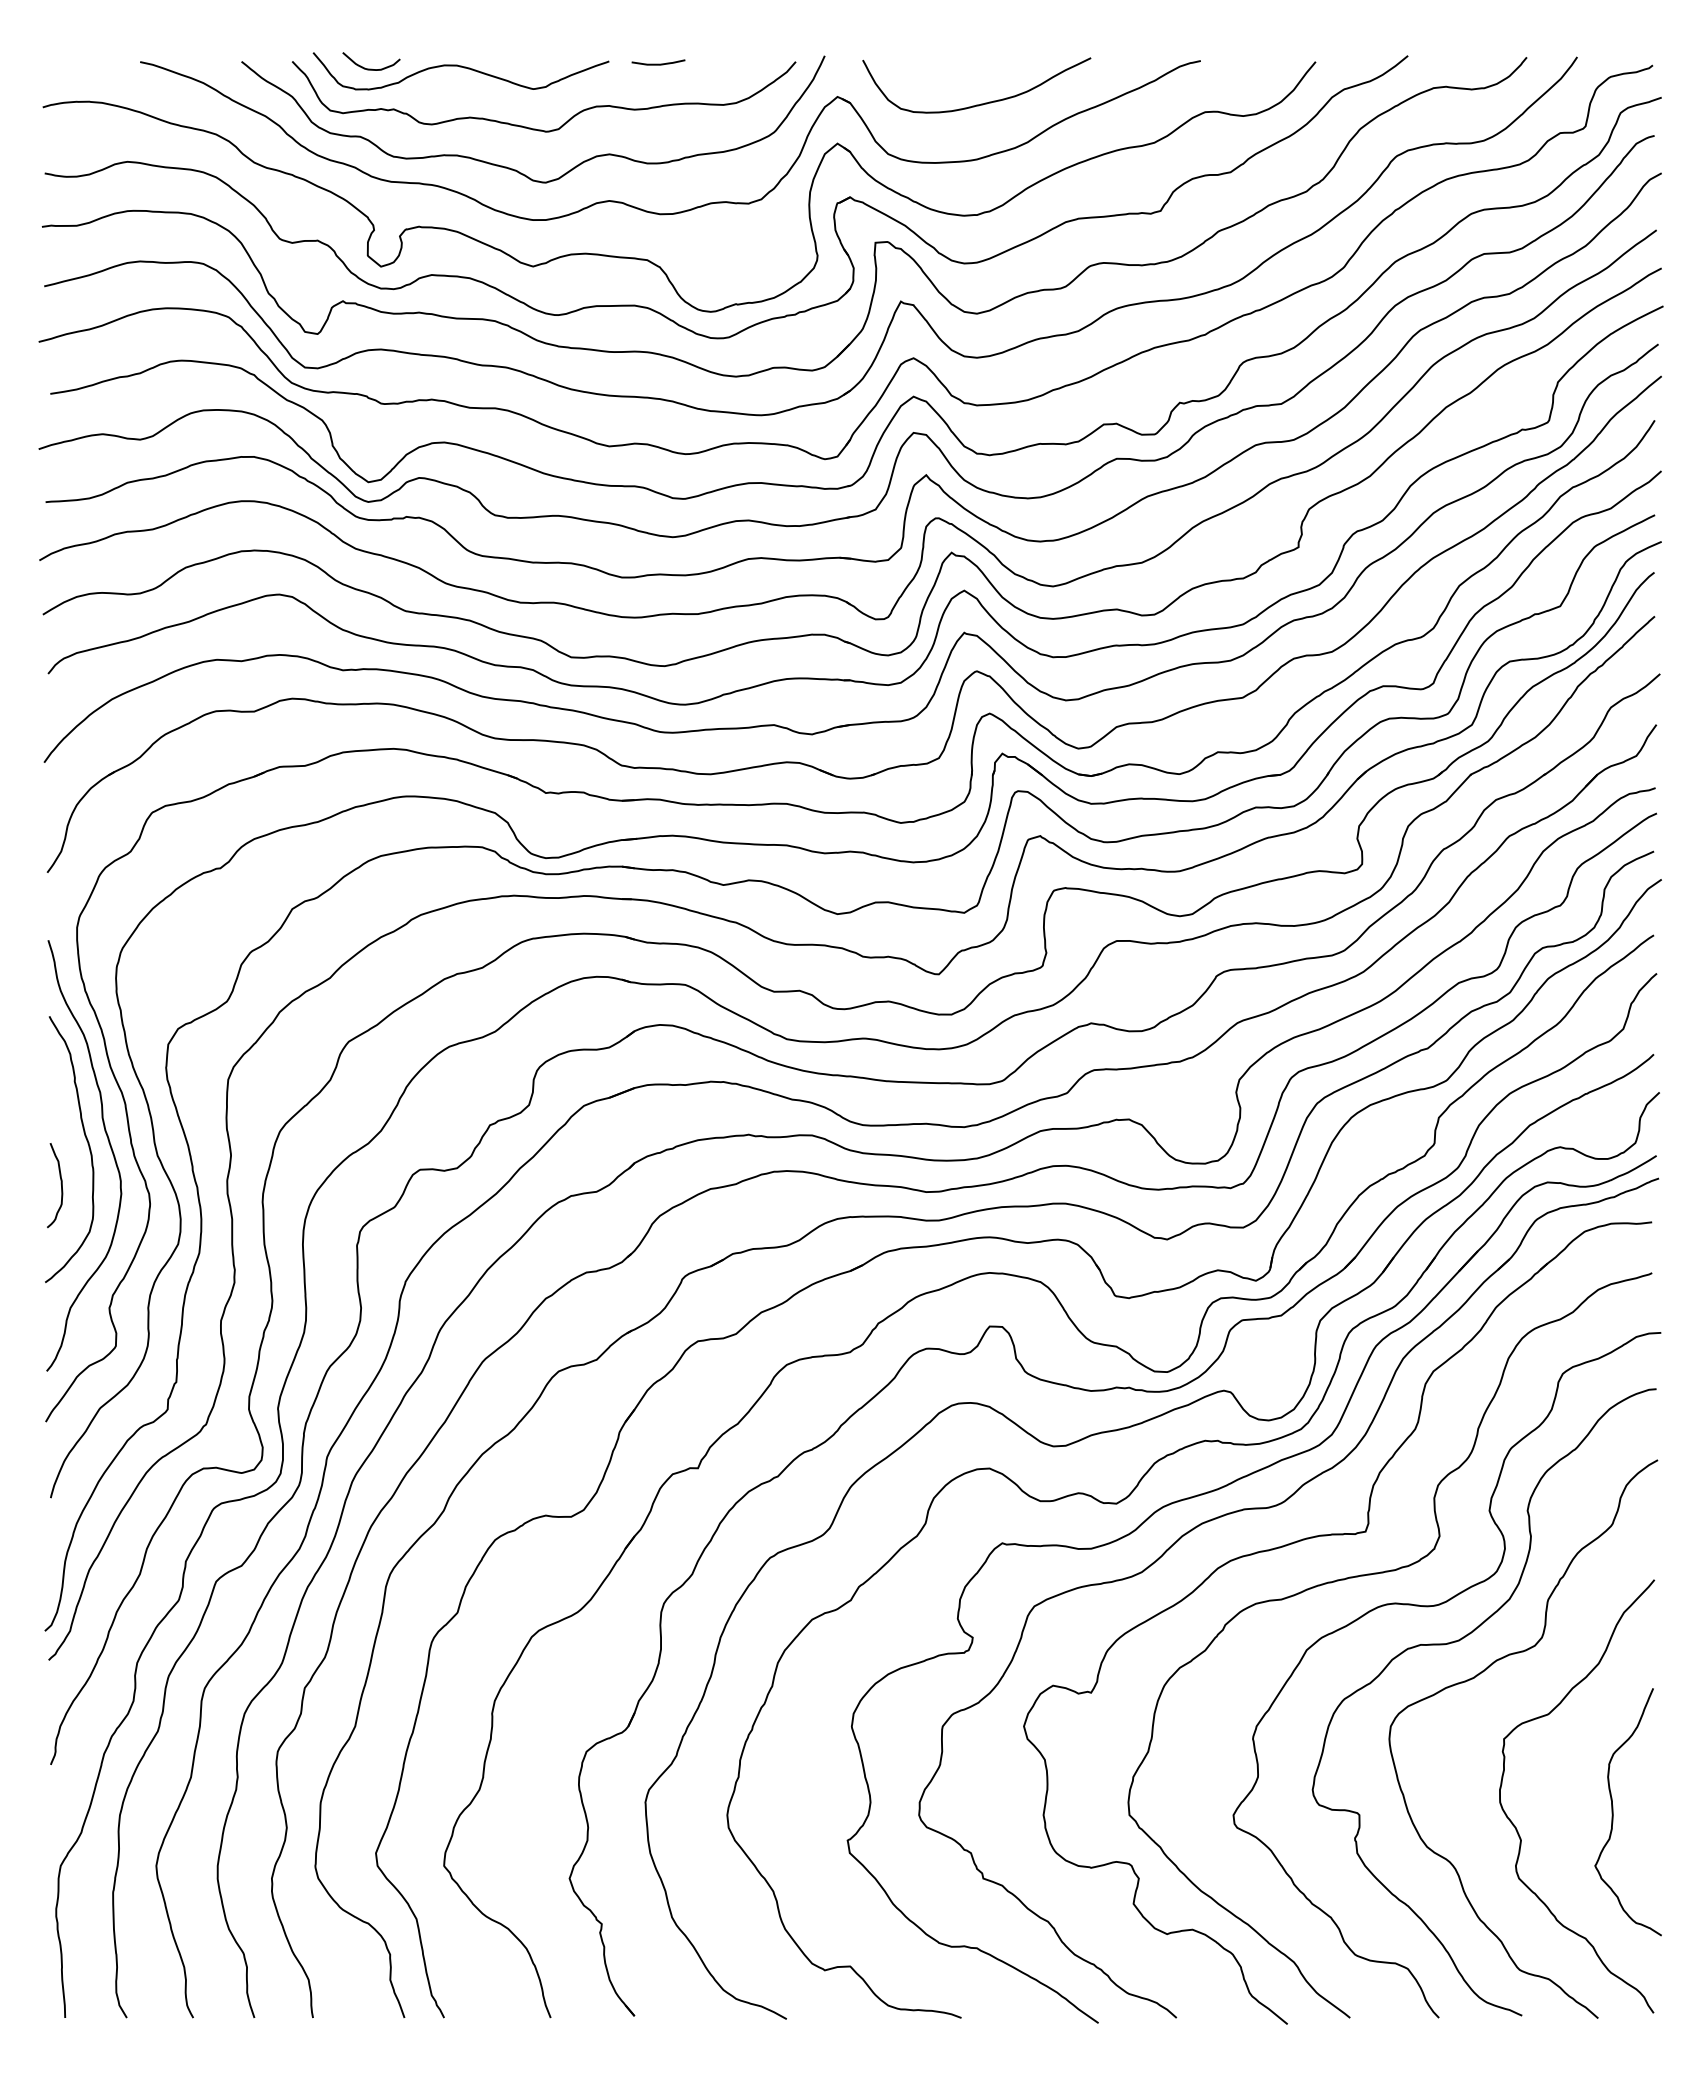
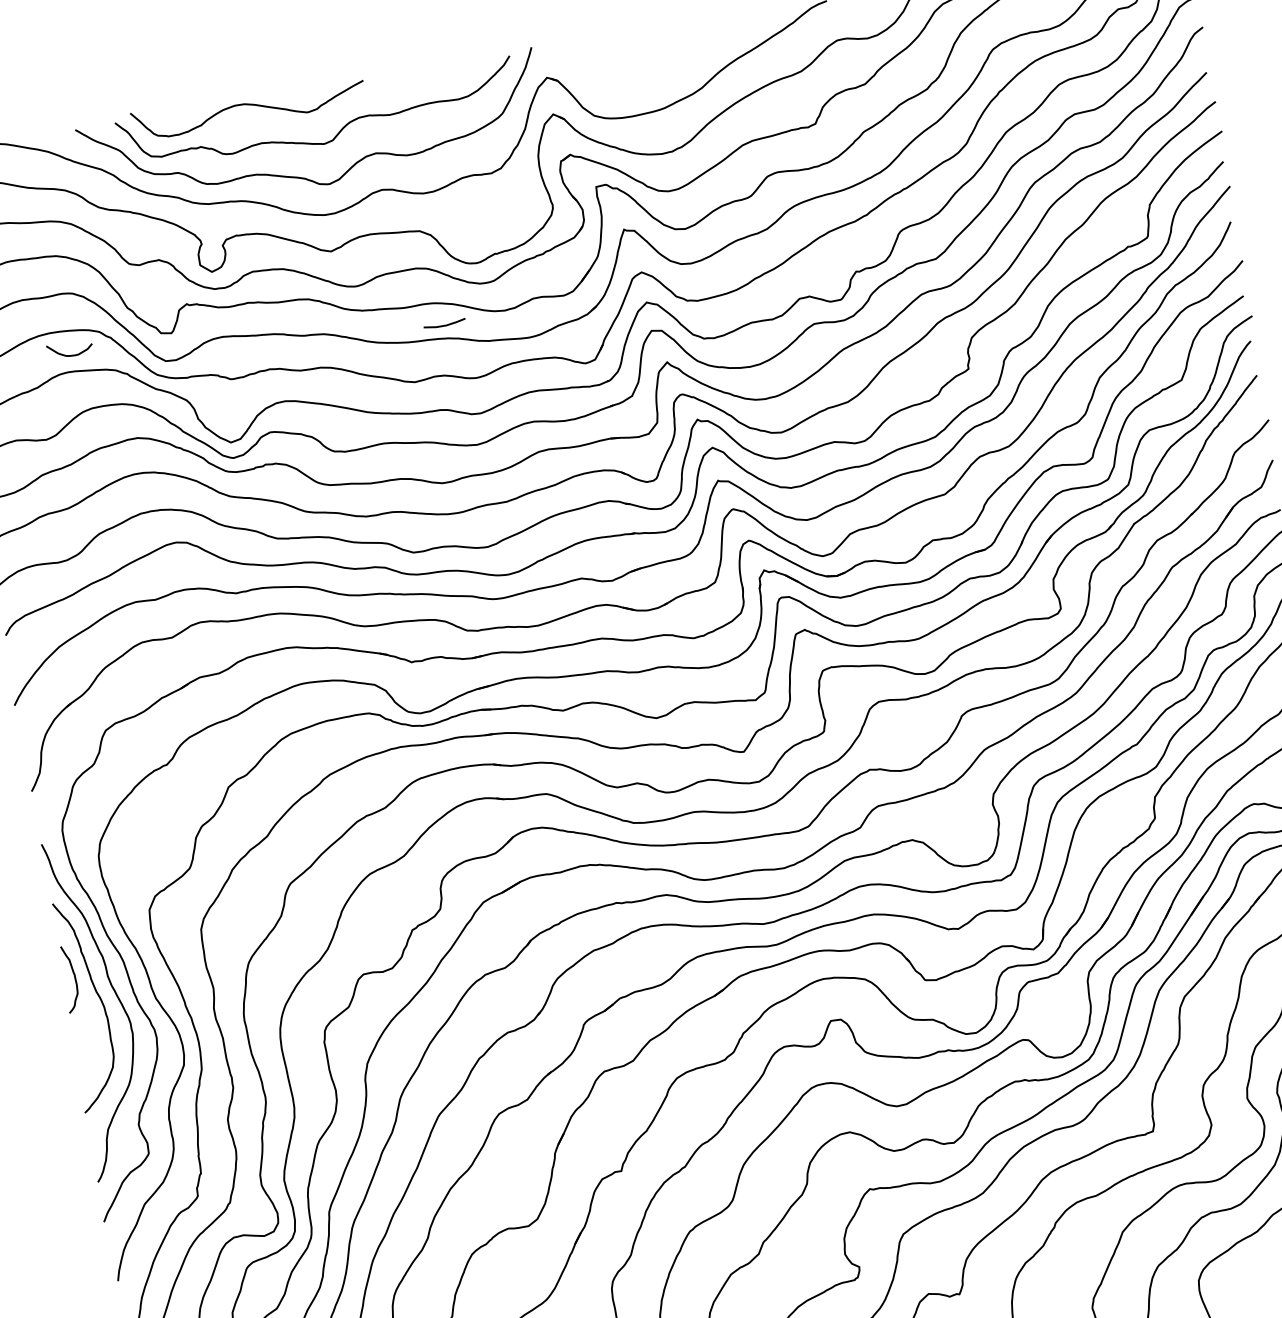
curve: (658, 63) -> (444, 324), moved
curve: (371, 68) -> (70, 354), moved
curve: (981, 103) -> (660, 63), removed
curve: (60, 1183) -> (73, 976), moved

